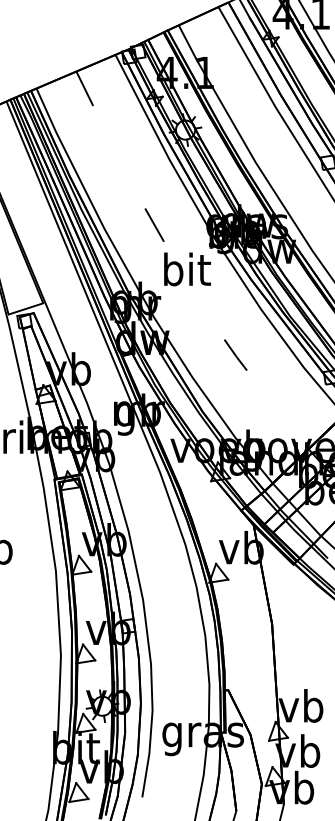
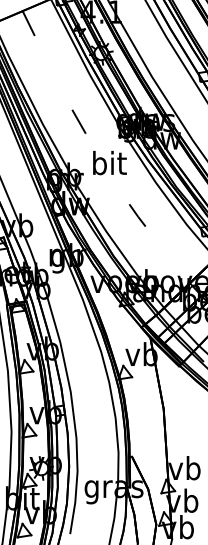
text: (187, 269) -> (109, 163), moved

